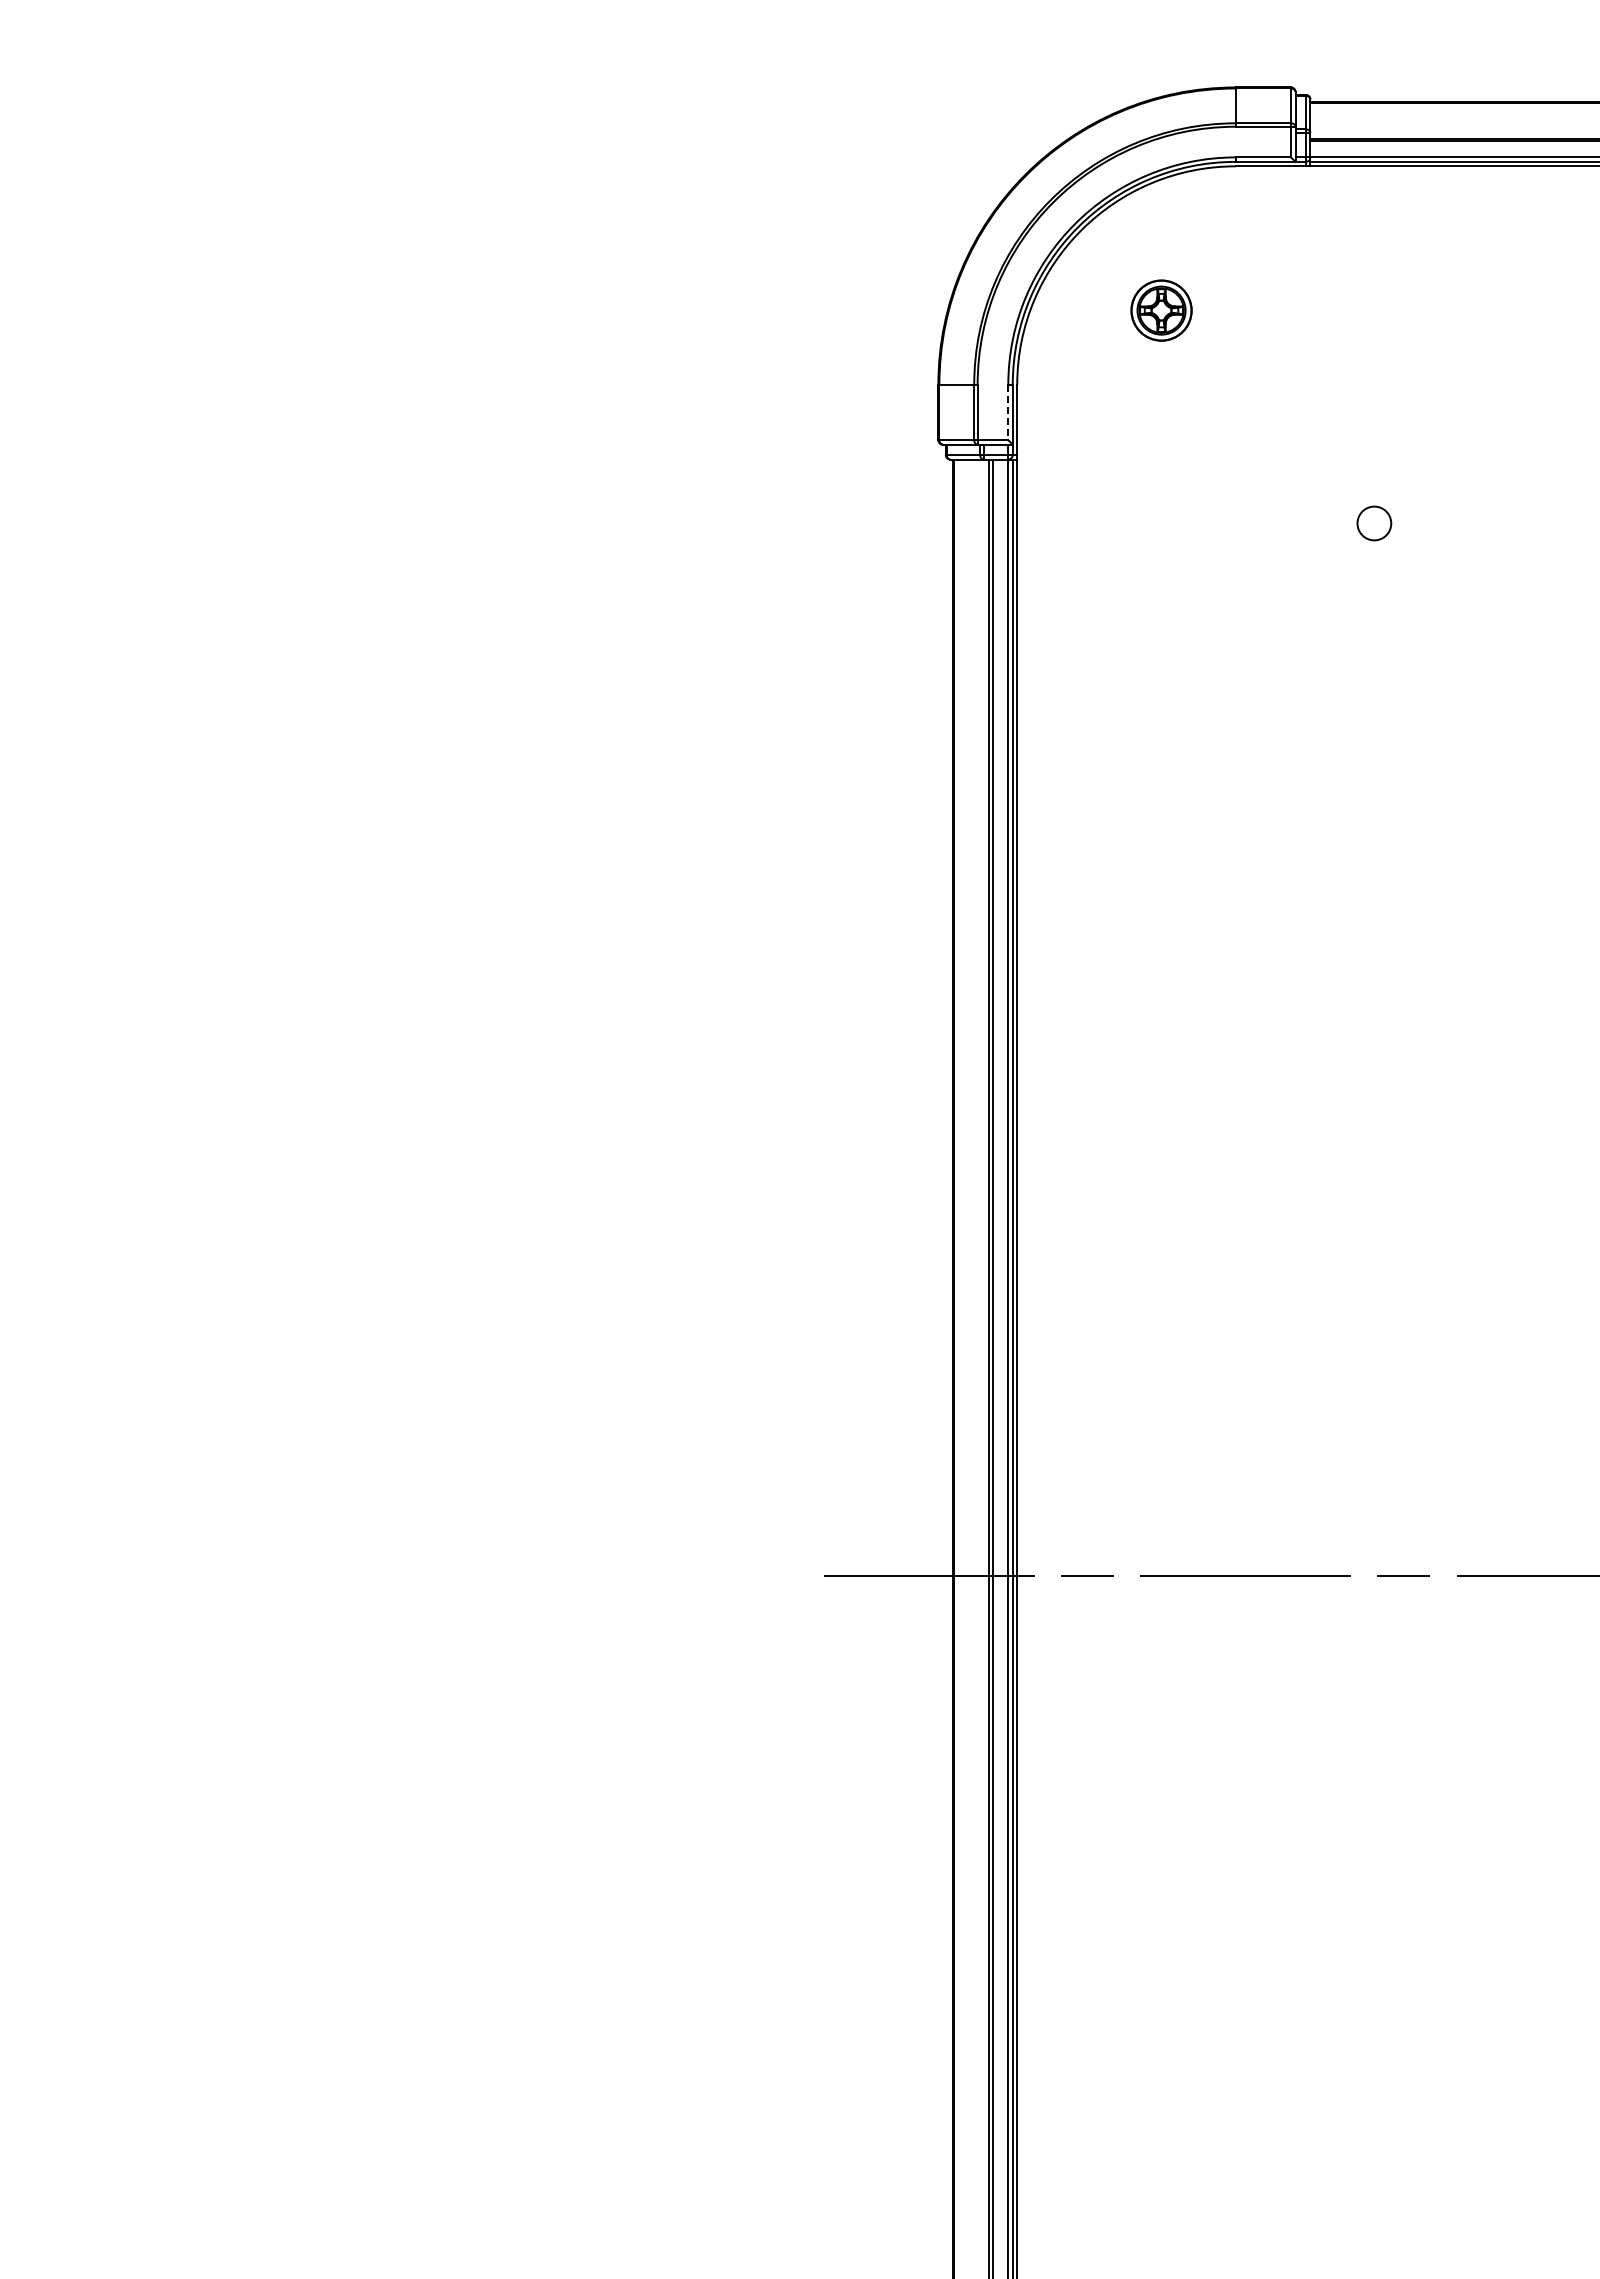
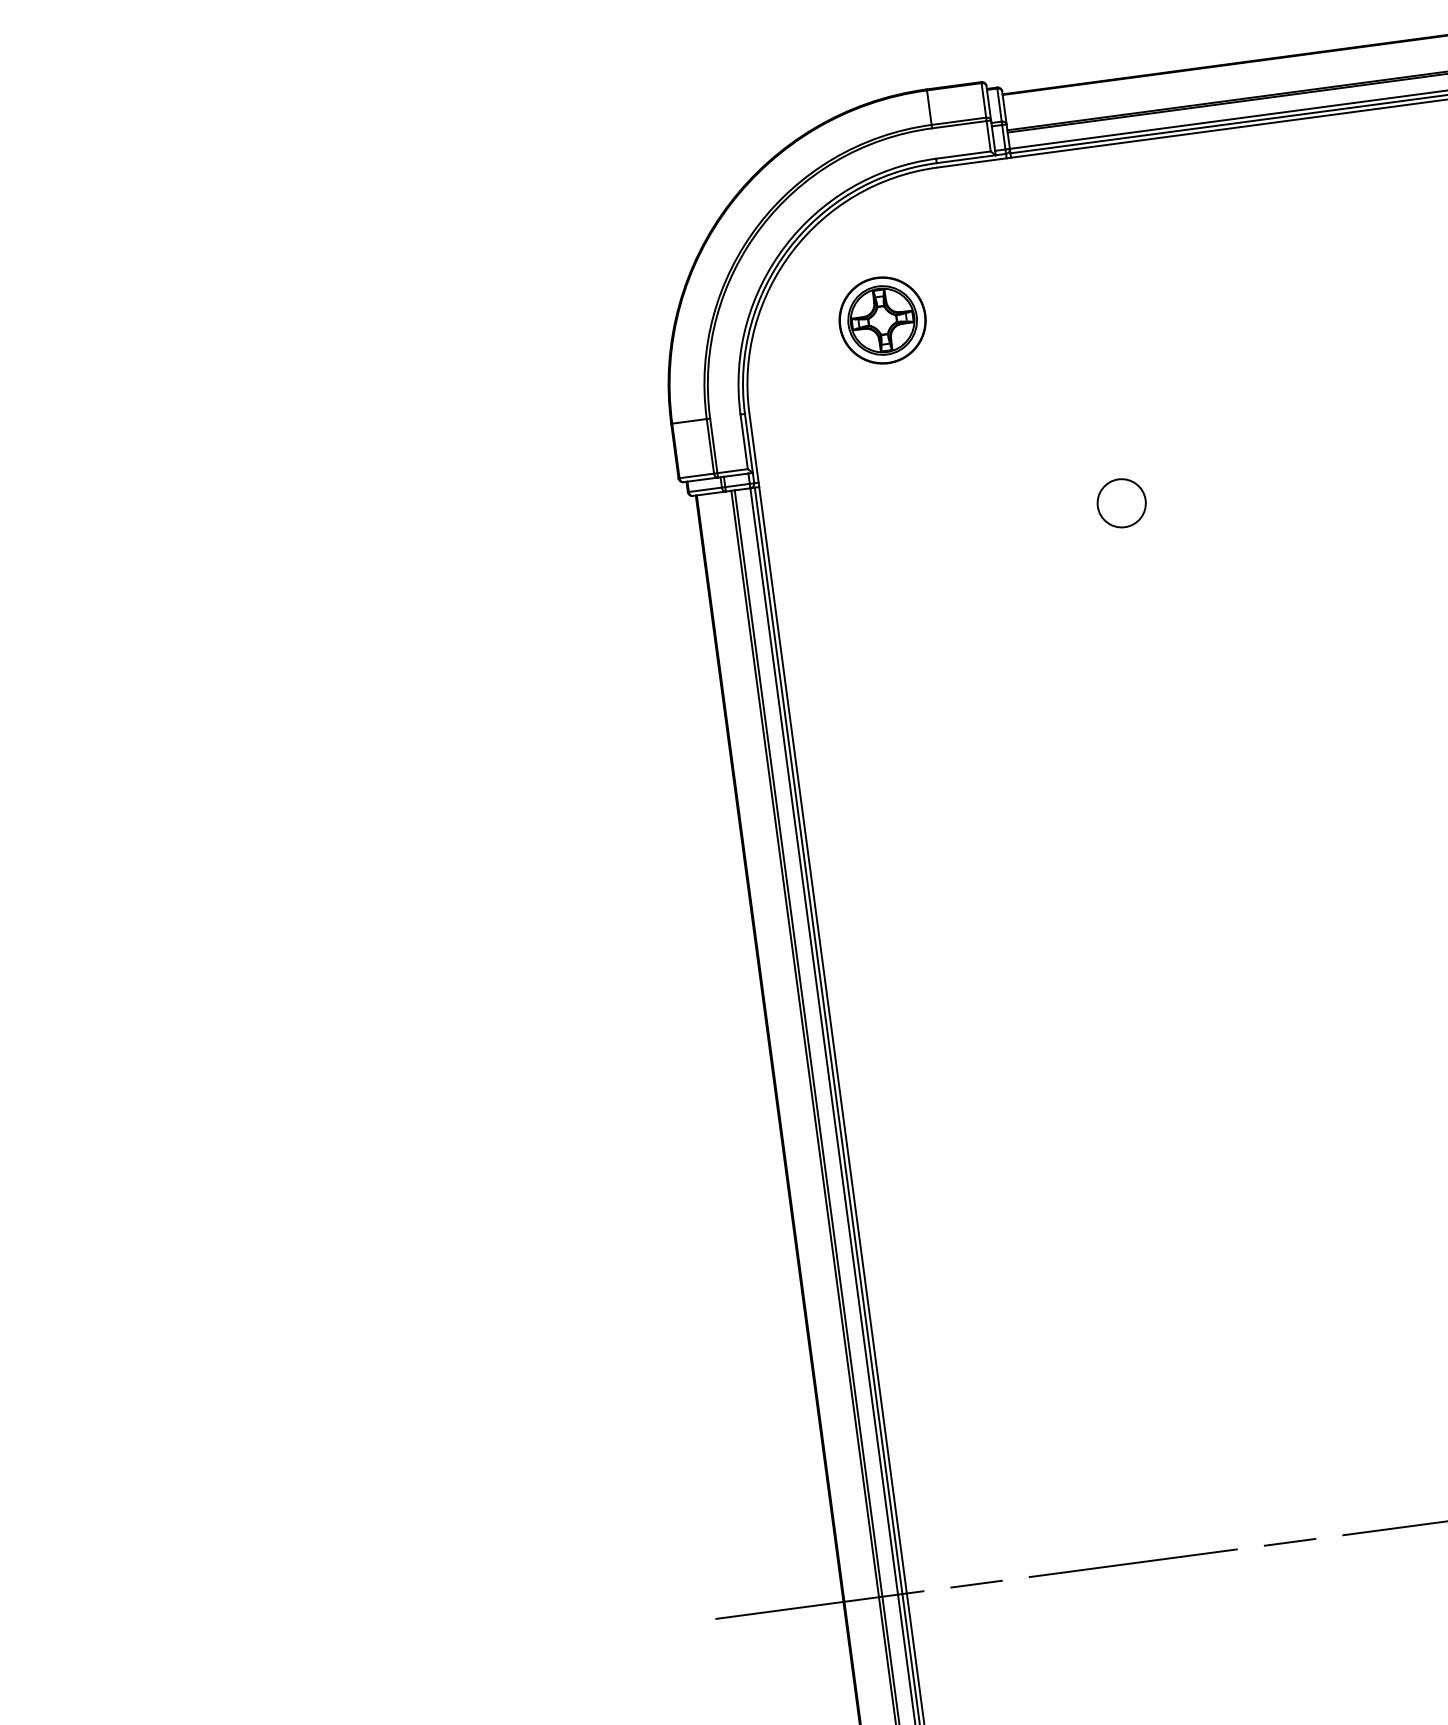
part: (1161, 310) -> (882, 320), size x1.43
line: (1008, 412) -> (744, 441), dashed -> solid
circle: (1374, 523) -> (1121, 503), size x1.43

